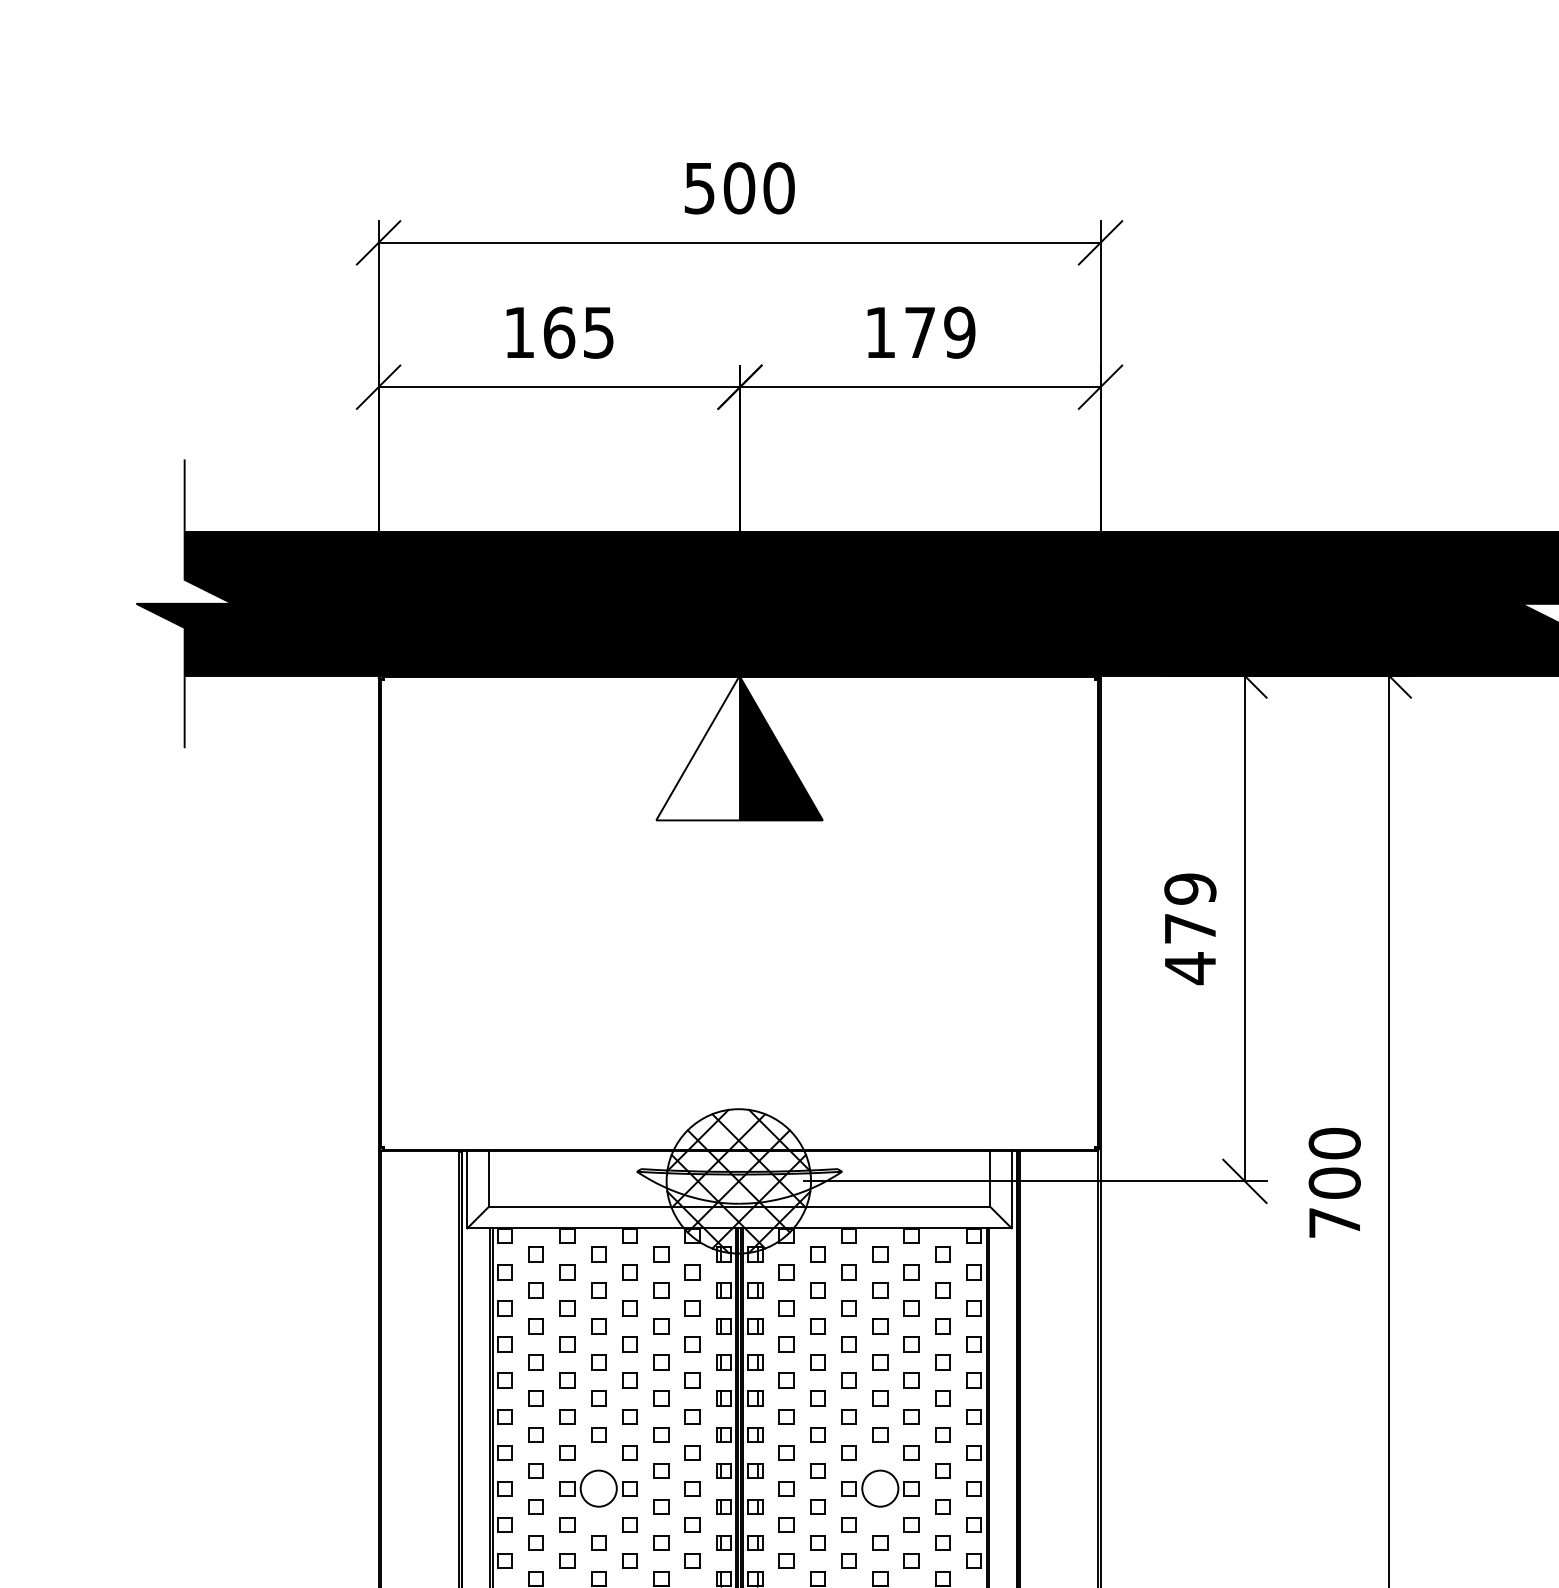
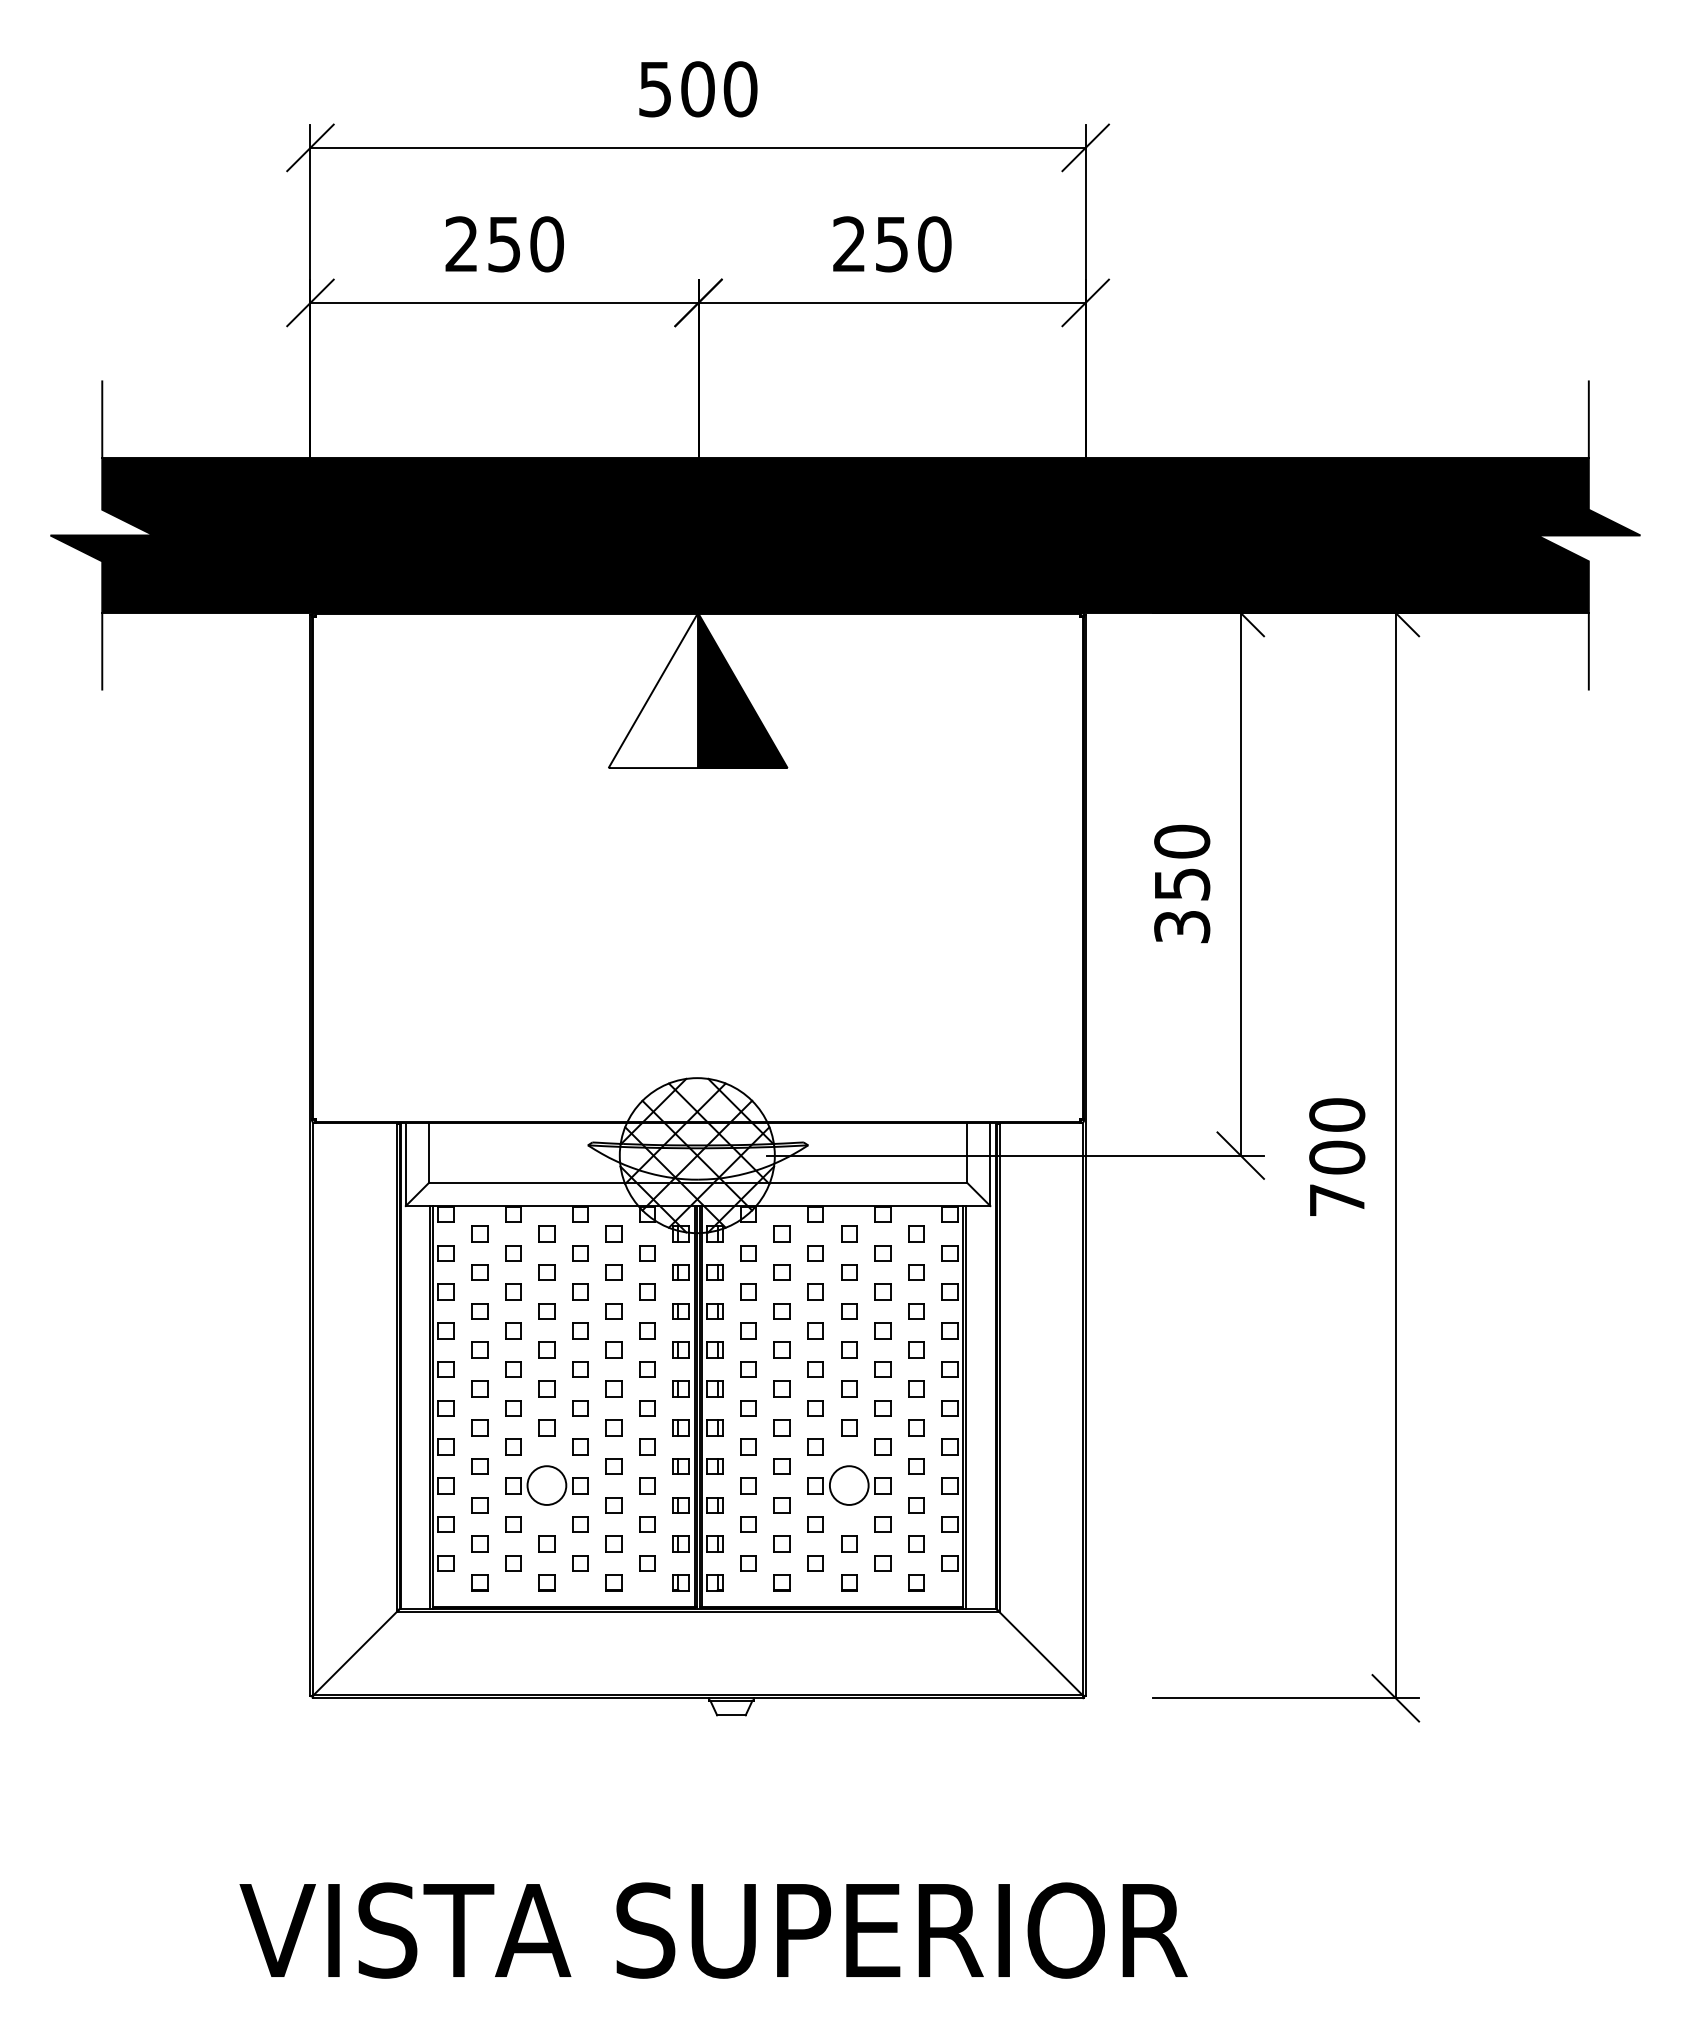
text: (559, 332) -> (504, 244), 165 -> 250
text: (920, 332) -> (892, 244), 179 -> 250
text: (1190, 928) -> (1182, 884), 479 -> 350

